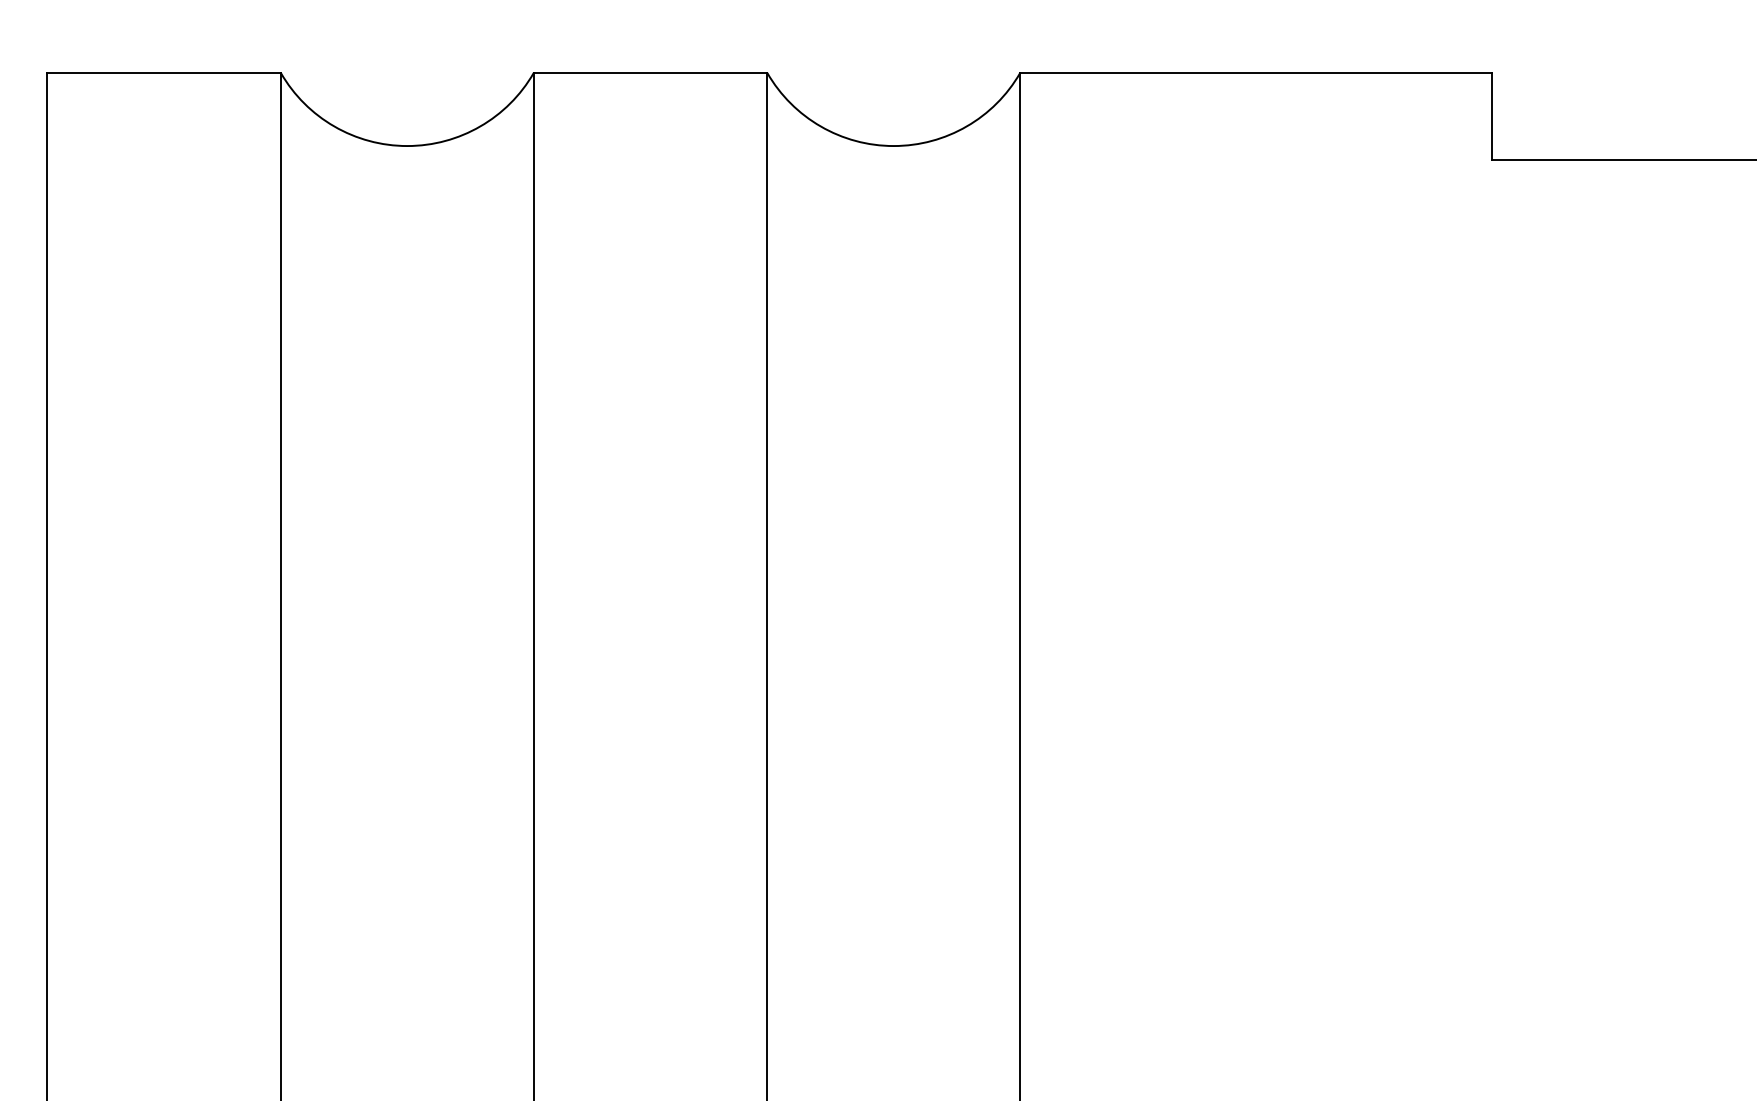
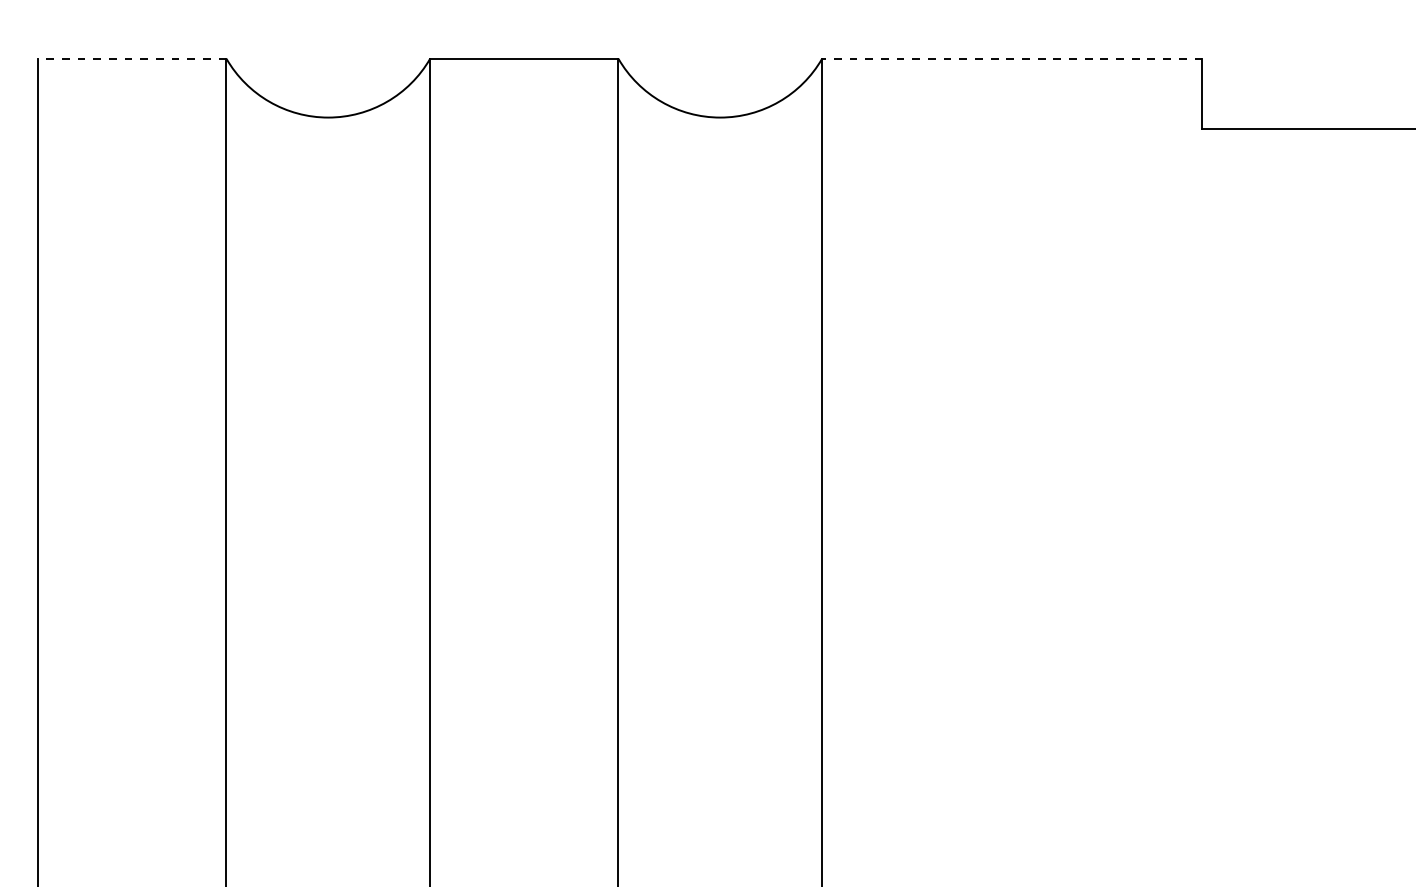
line: (164, 73) -> (132, 59), solid -> dashed
line: (1256, 73) -> (1012, 59), solid -> dashed

